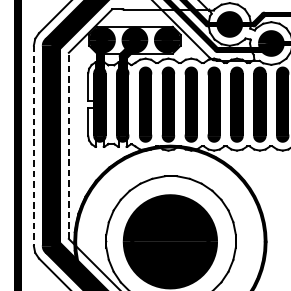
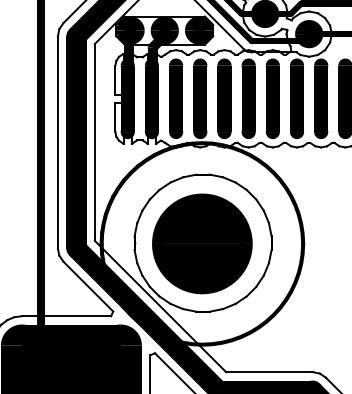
line: (68, 144) -> (94, 141), dashed -> solid
line: (33, 145) -> (57, 142), dashed -> solid

